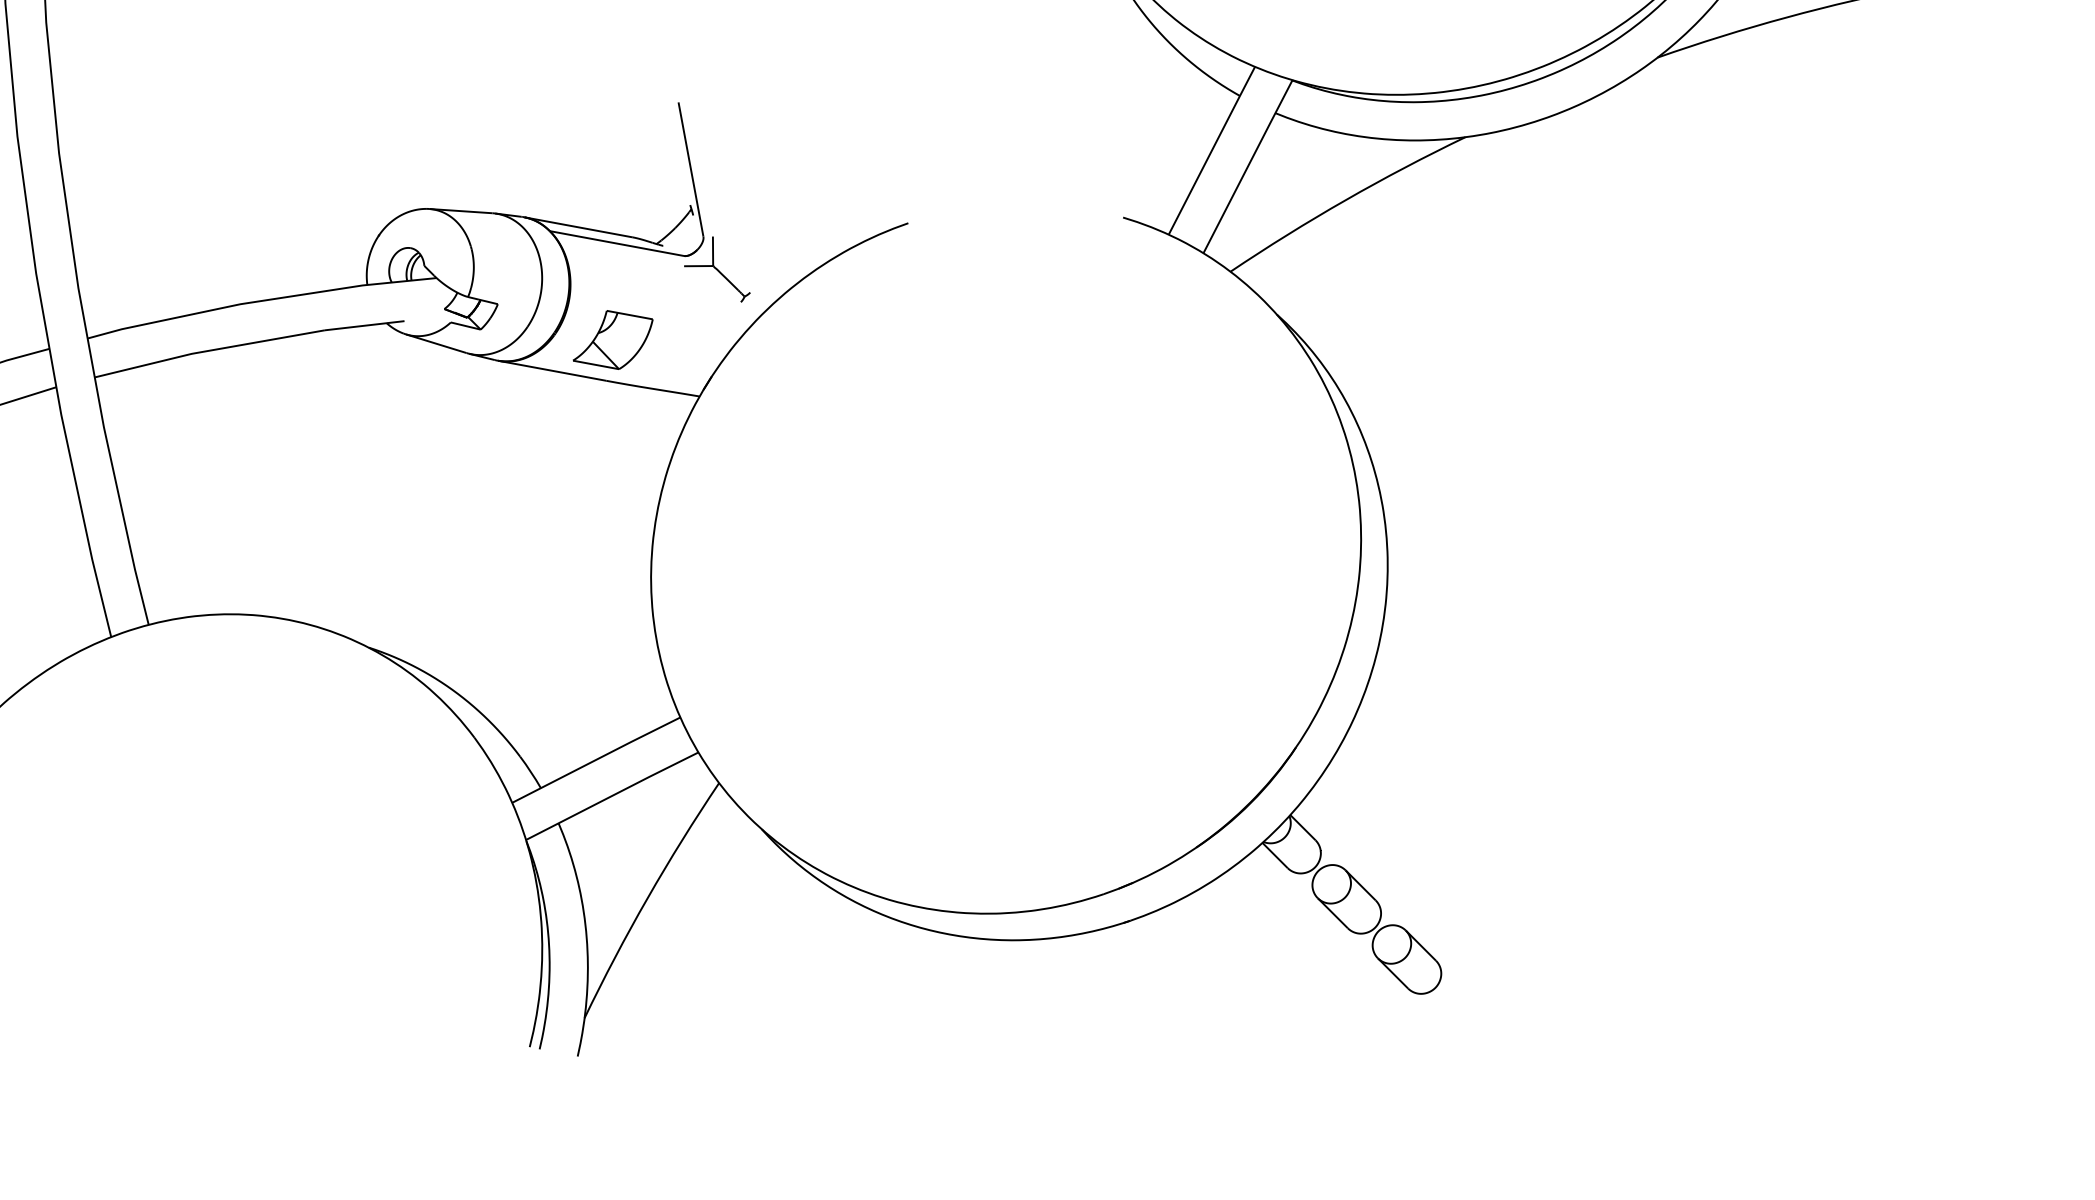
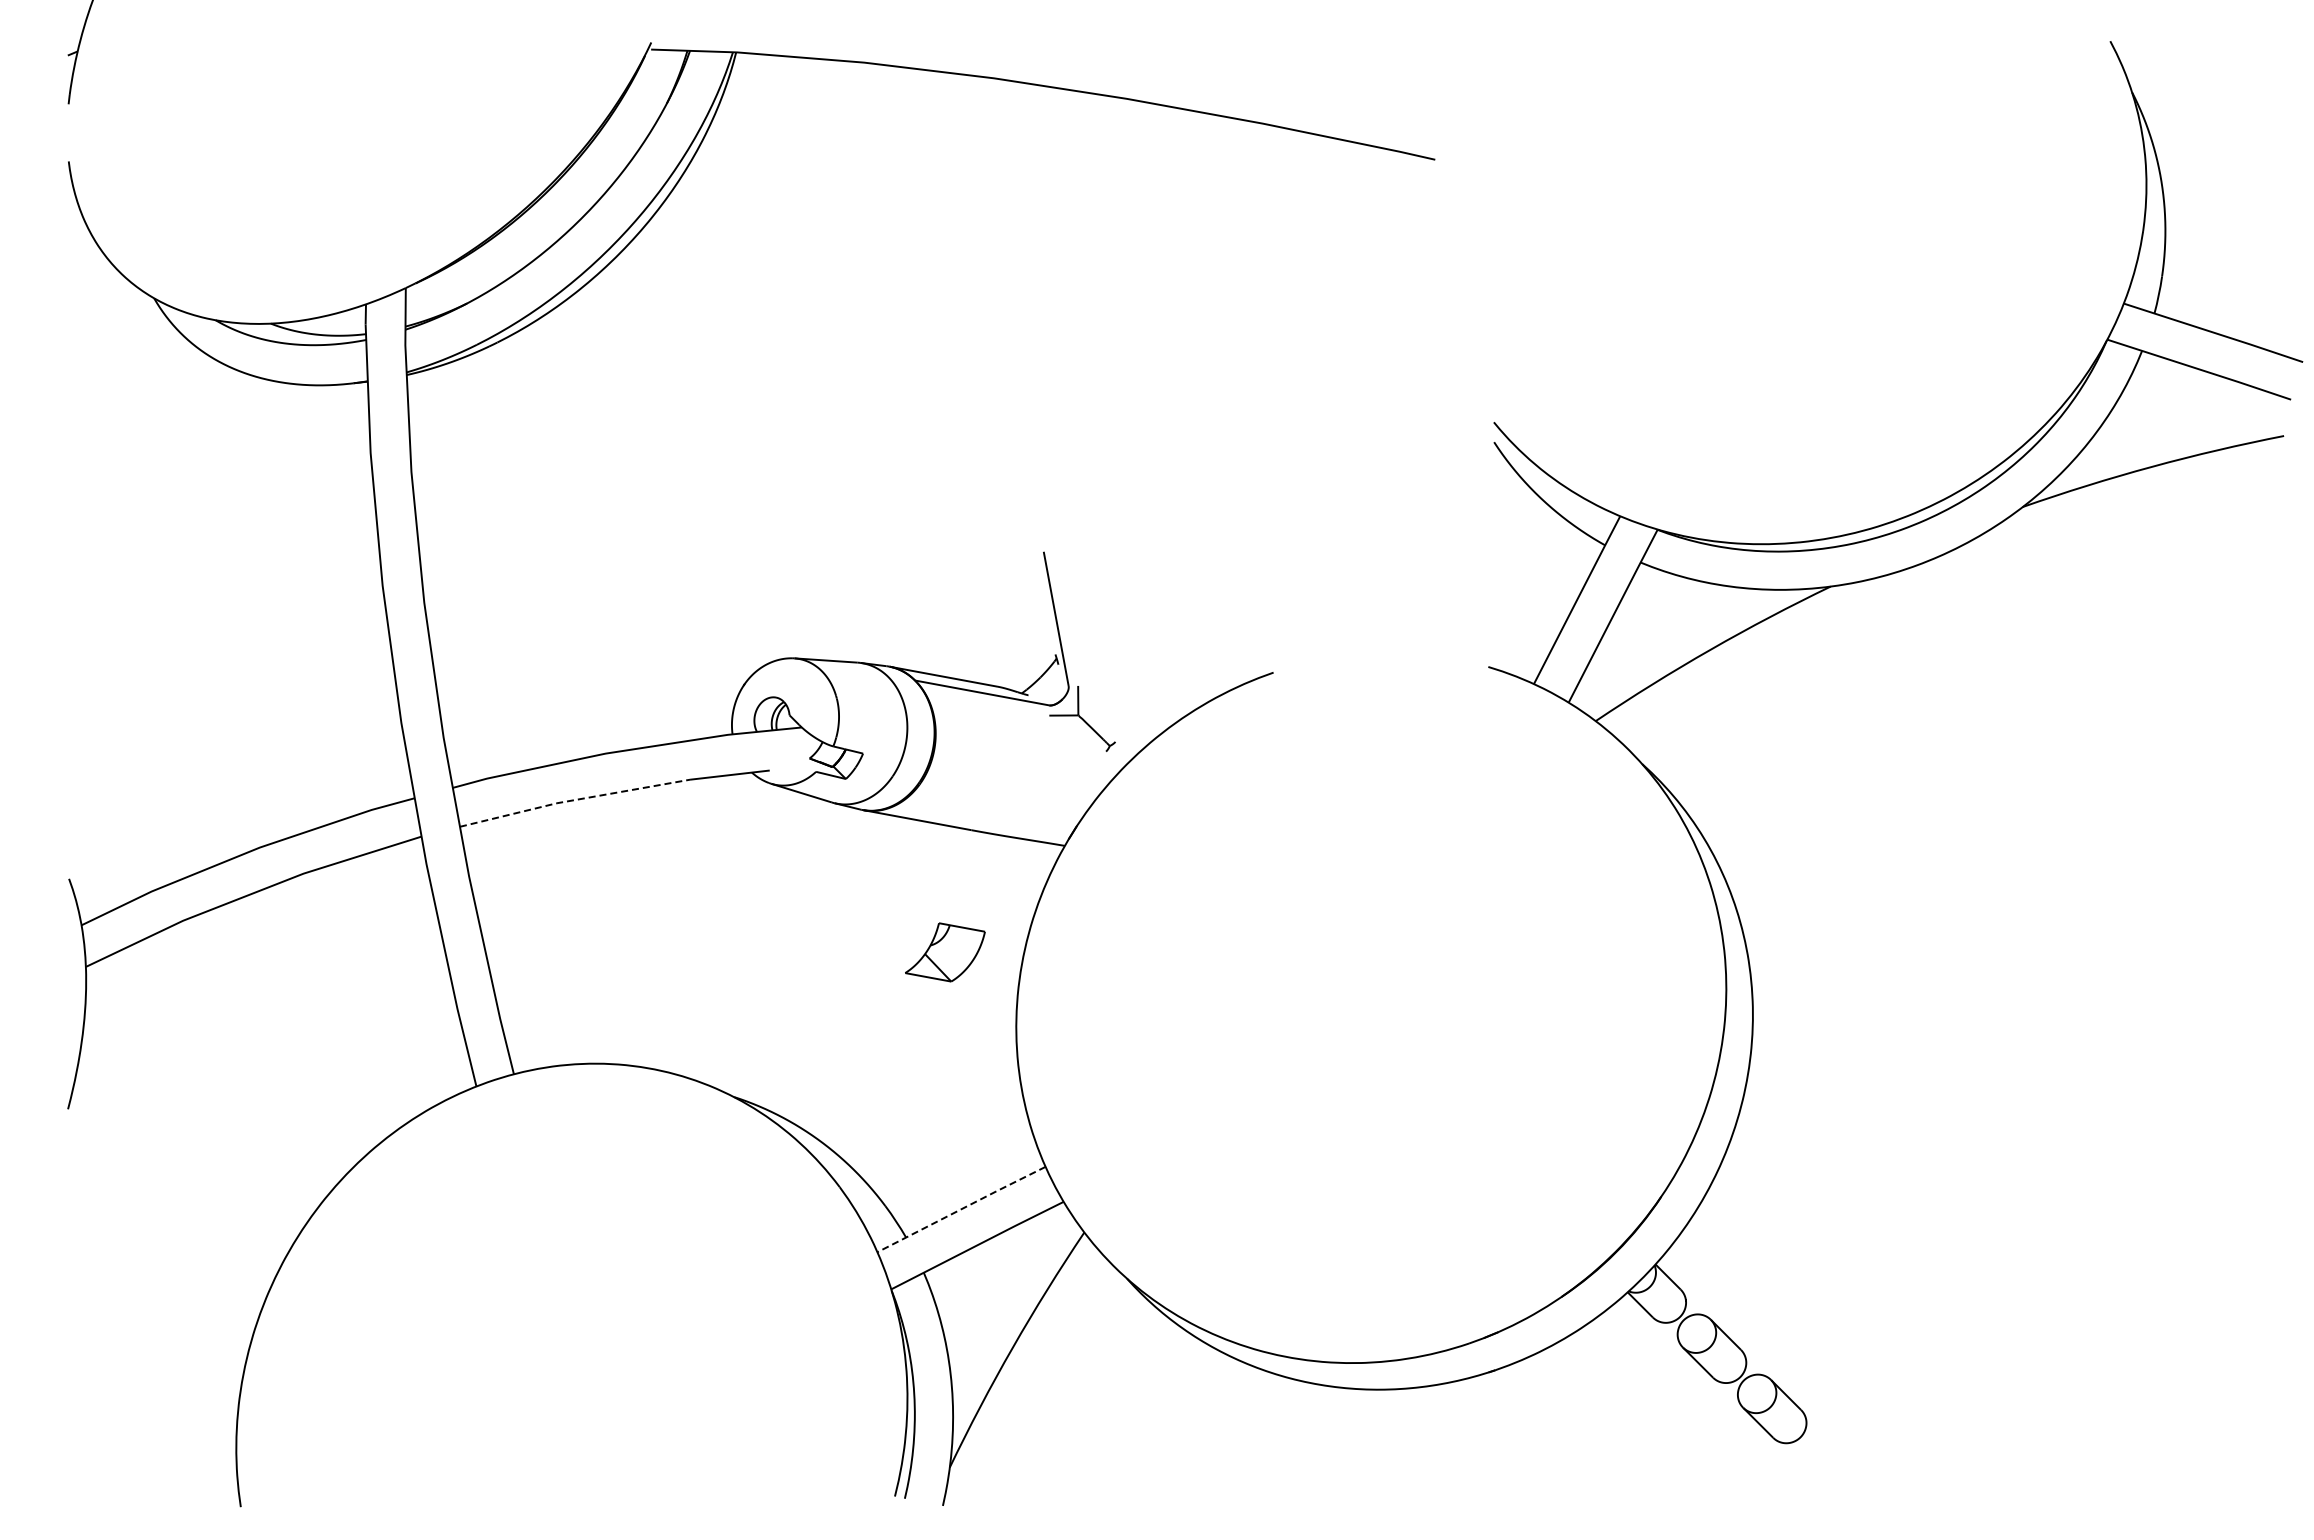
part: (613, 340) -> (945, 952), moved
line: (209, 351) -> (574, 800), solid -> dashed
line: (596, 760) -> (961, 1209), solid -> dashed

